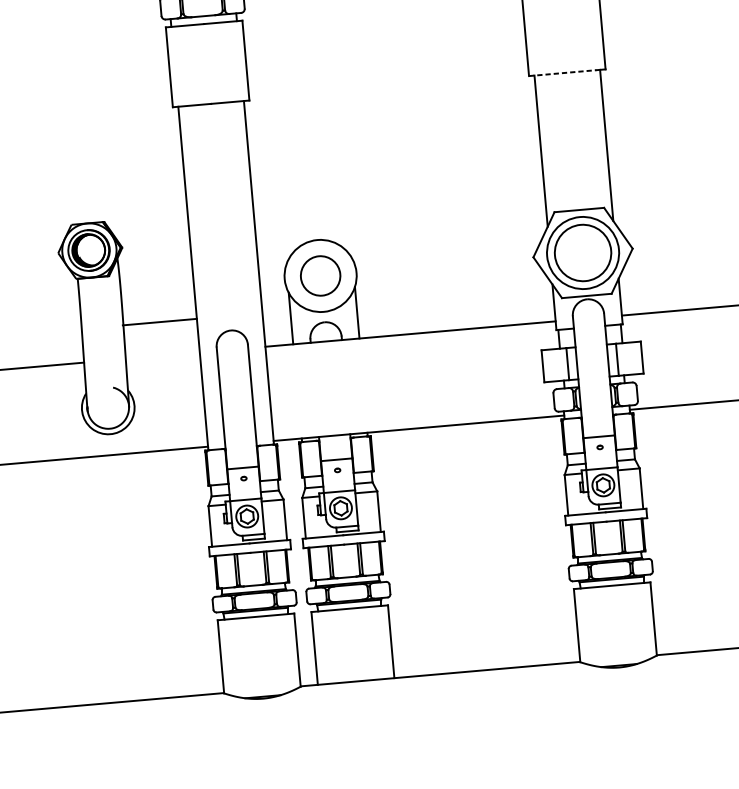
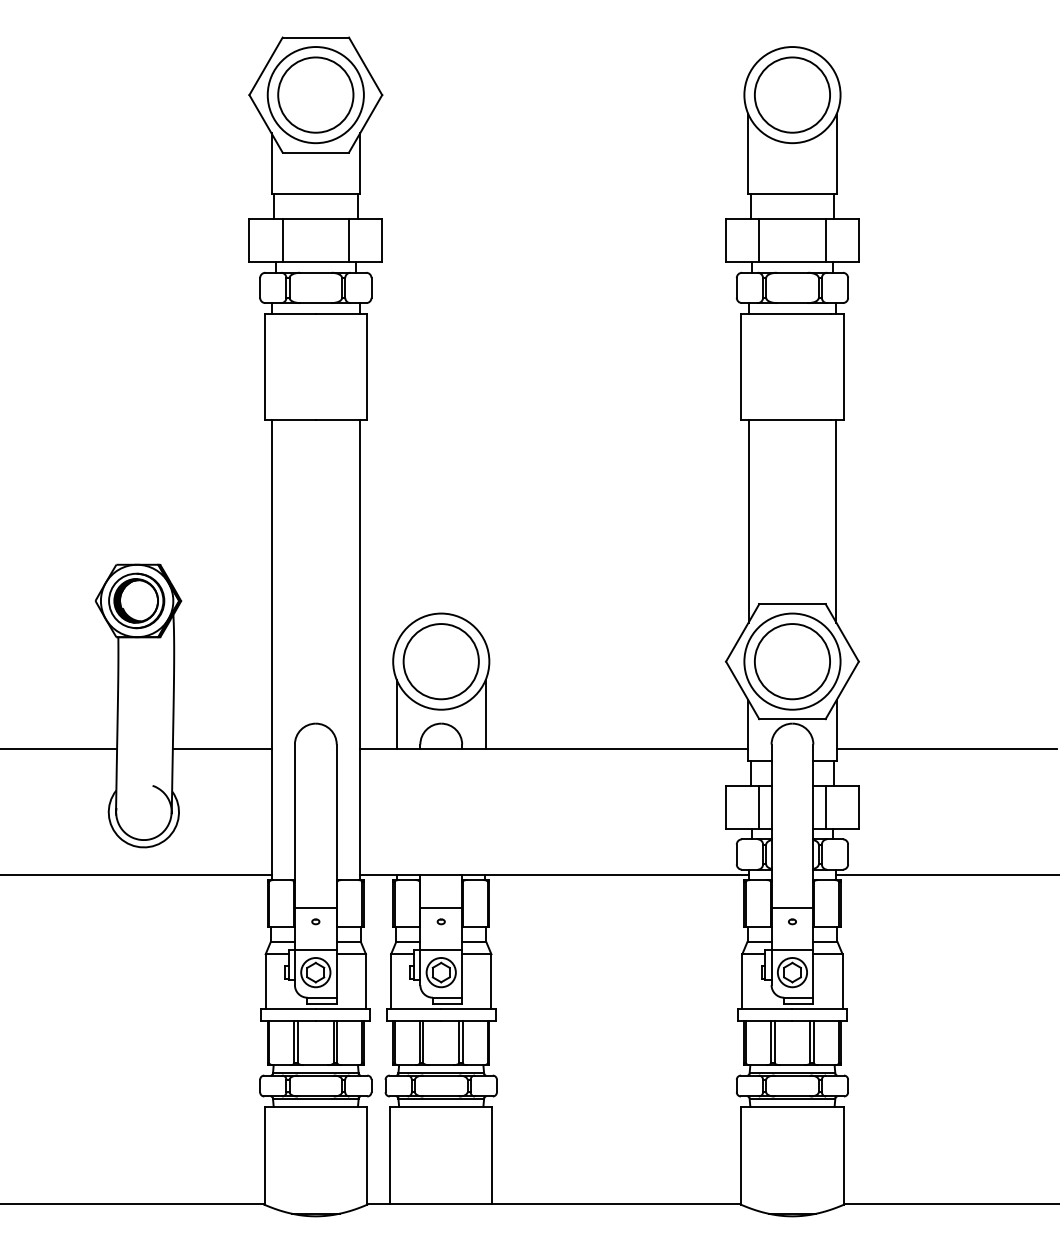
line: (562, 73) -> (786, 420), dashed -> solid
circle: (320, 275) -> (440, 661), size x1.43
line: (159, 322) -> (221, 749), moved

